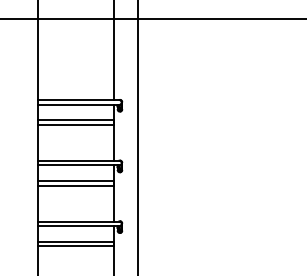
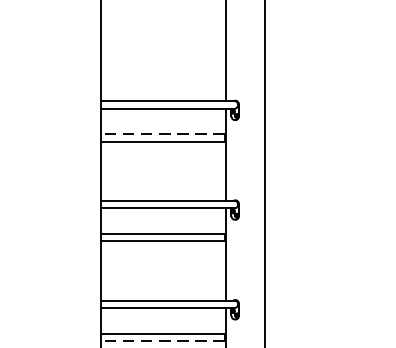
line: (75, 120) -> (162, 134), solid -> dashed
line: (75, 246) -> (162, 341), solid -> dashed

